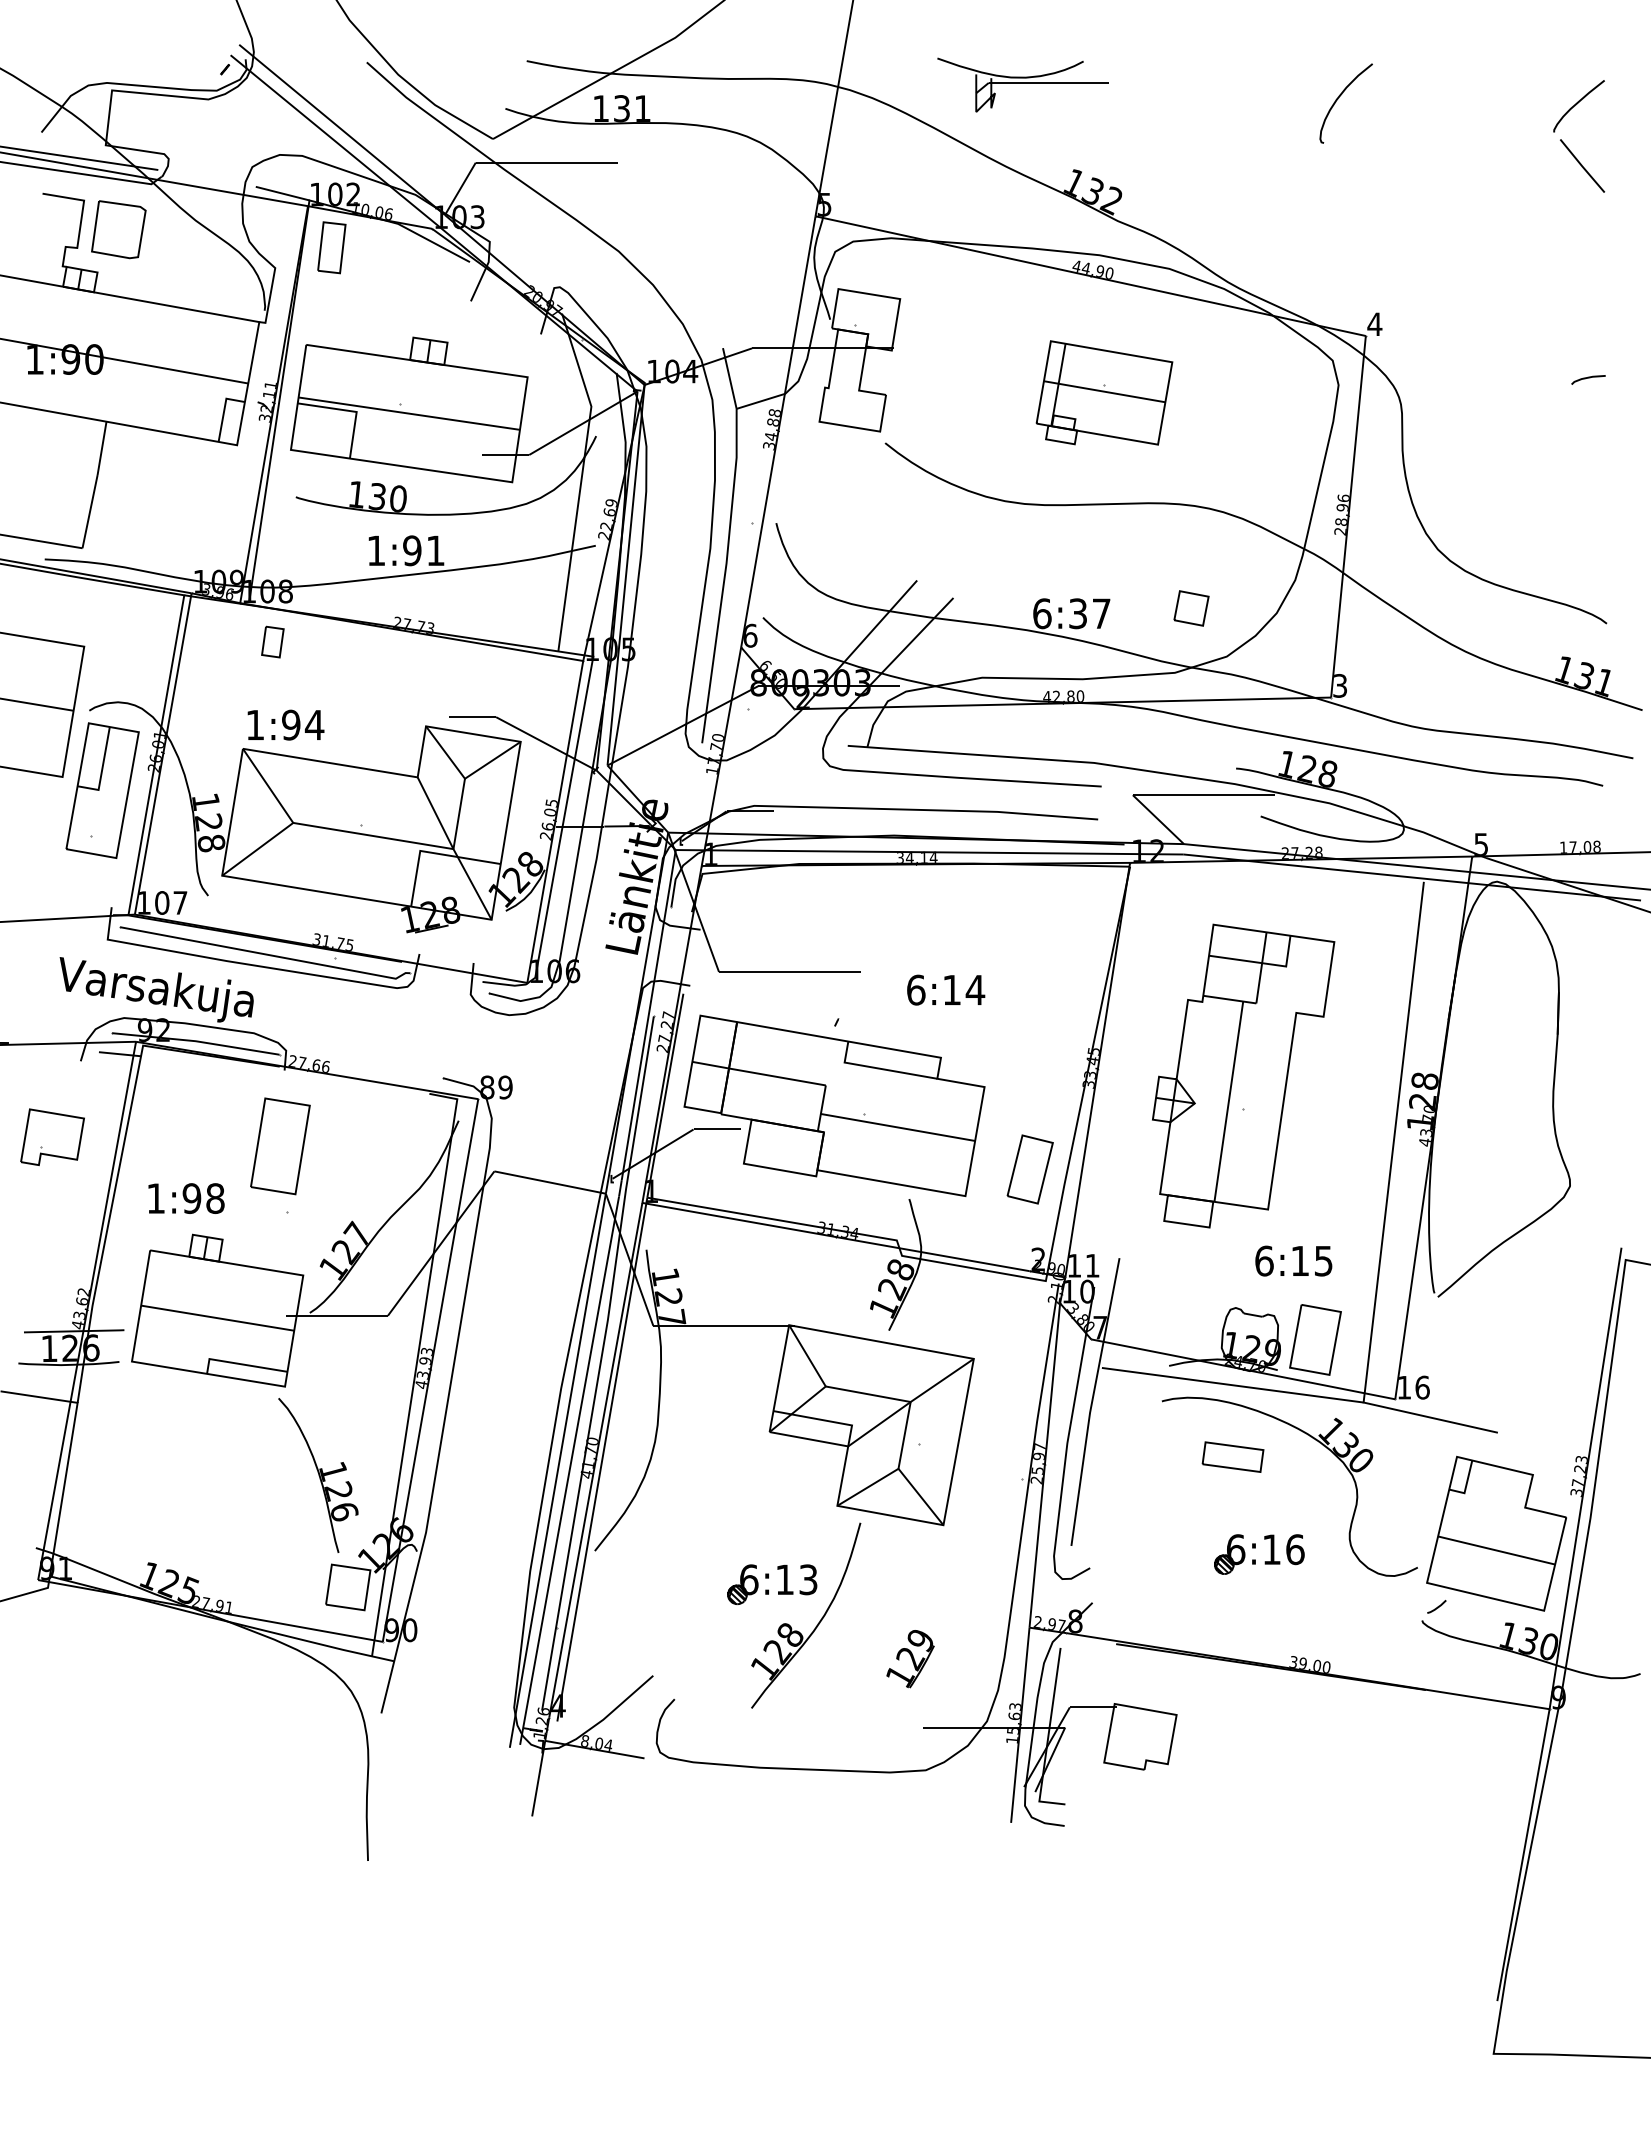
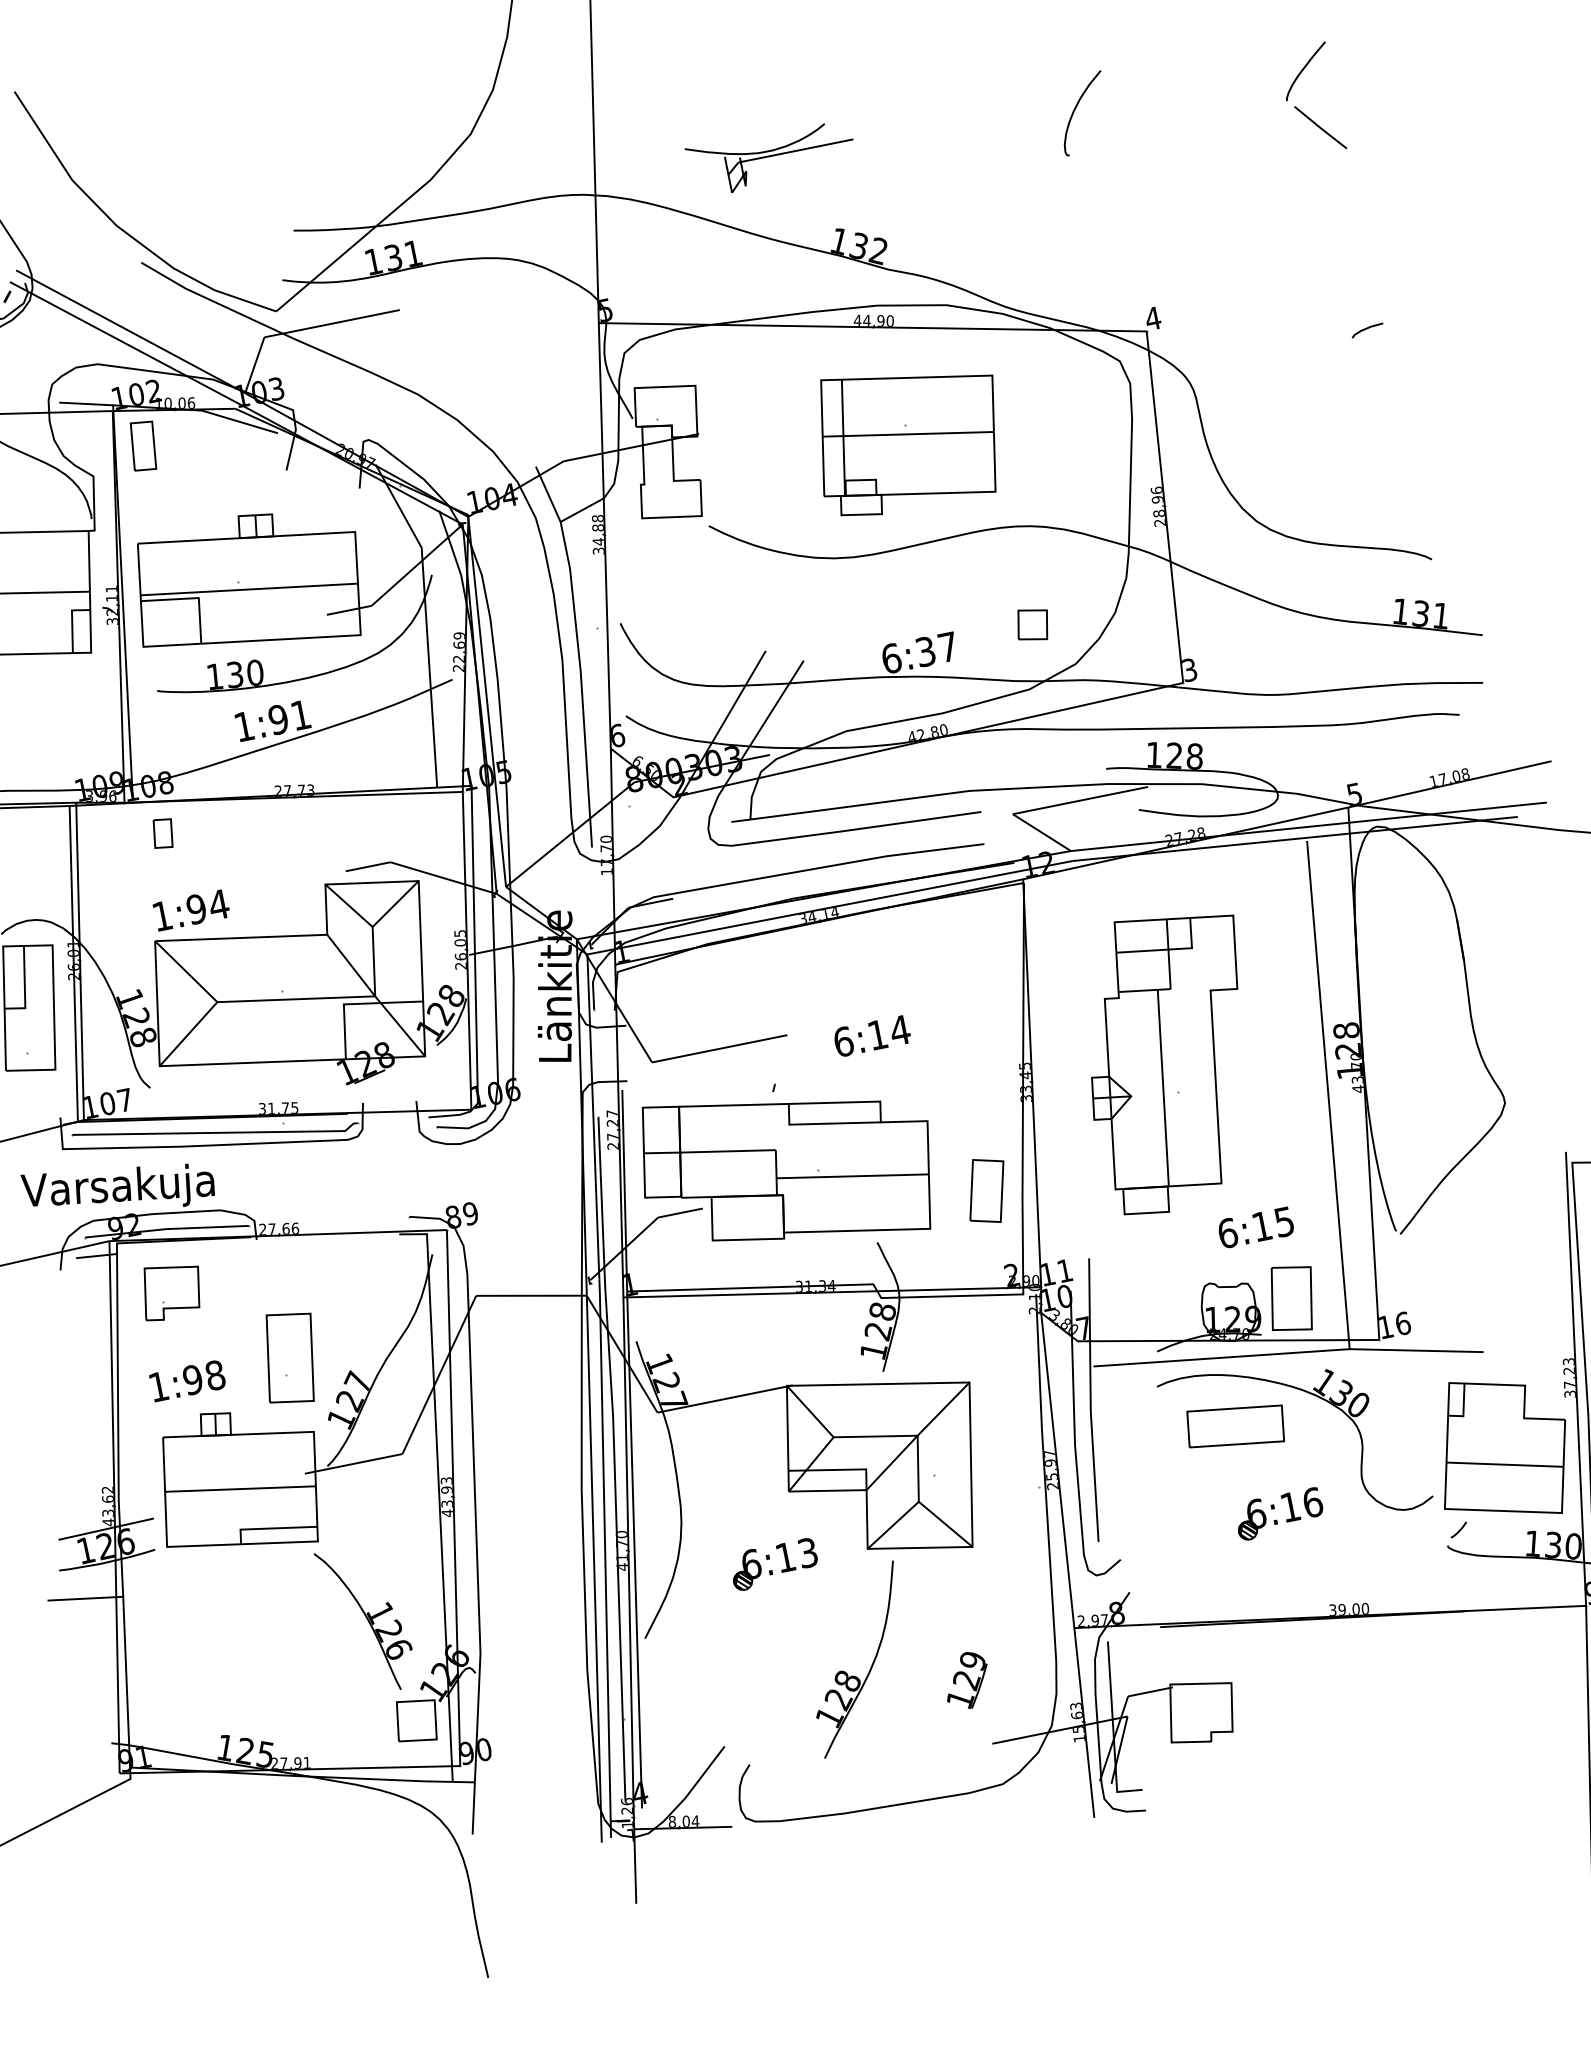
part: (1104, 392) -> (908, 435), size x1.43
part: (52, 1137) -> (171, 1290), moved
part: (280, 1146) -> (290, 1358), moved
part: (1232, 1456) -> (1235, 1425), size x1.67
part: (768, 1589) -> (771, 1569), moved

